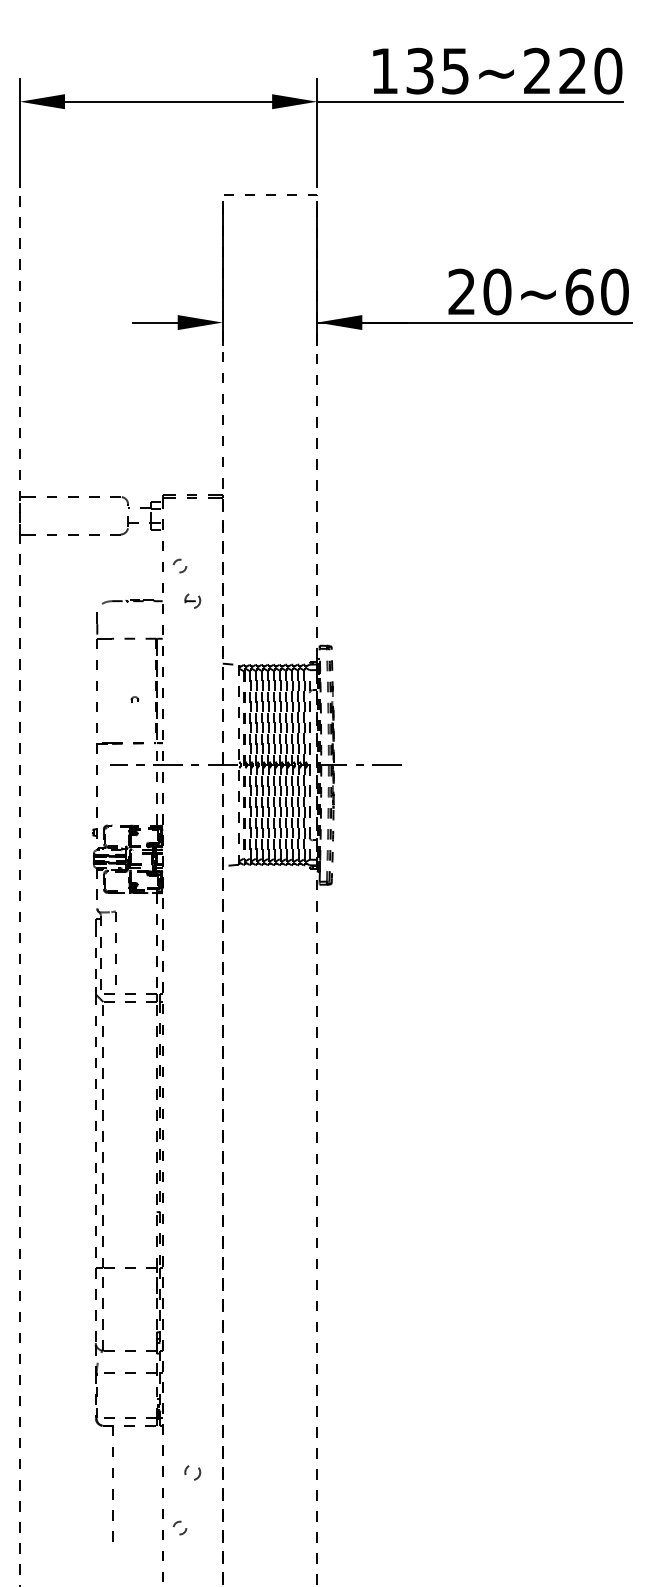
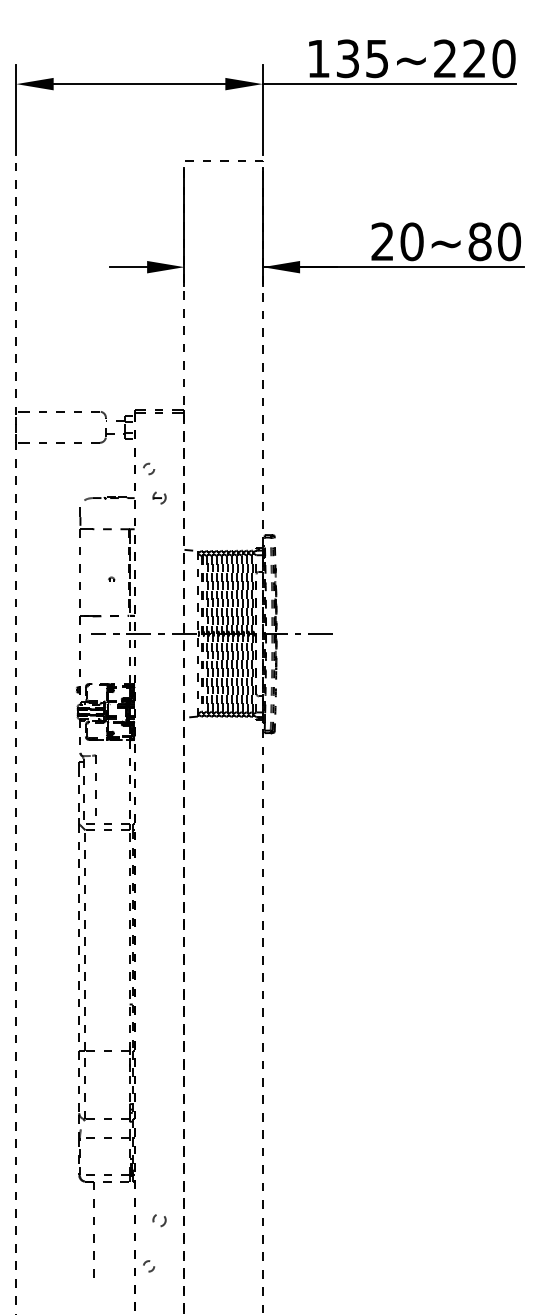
text: (578, 291) -> (479, 241), 20~60 -> 20~80

